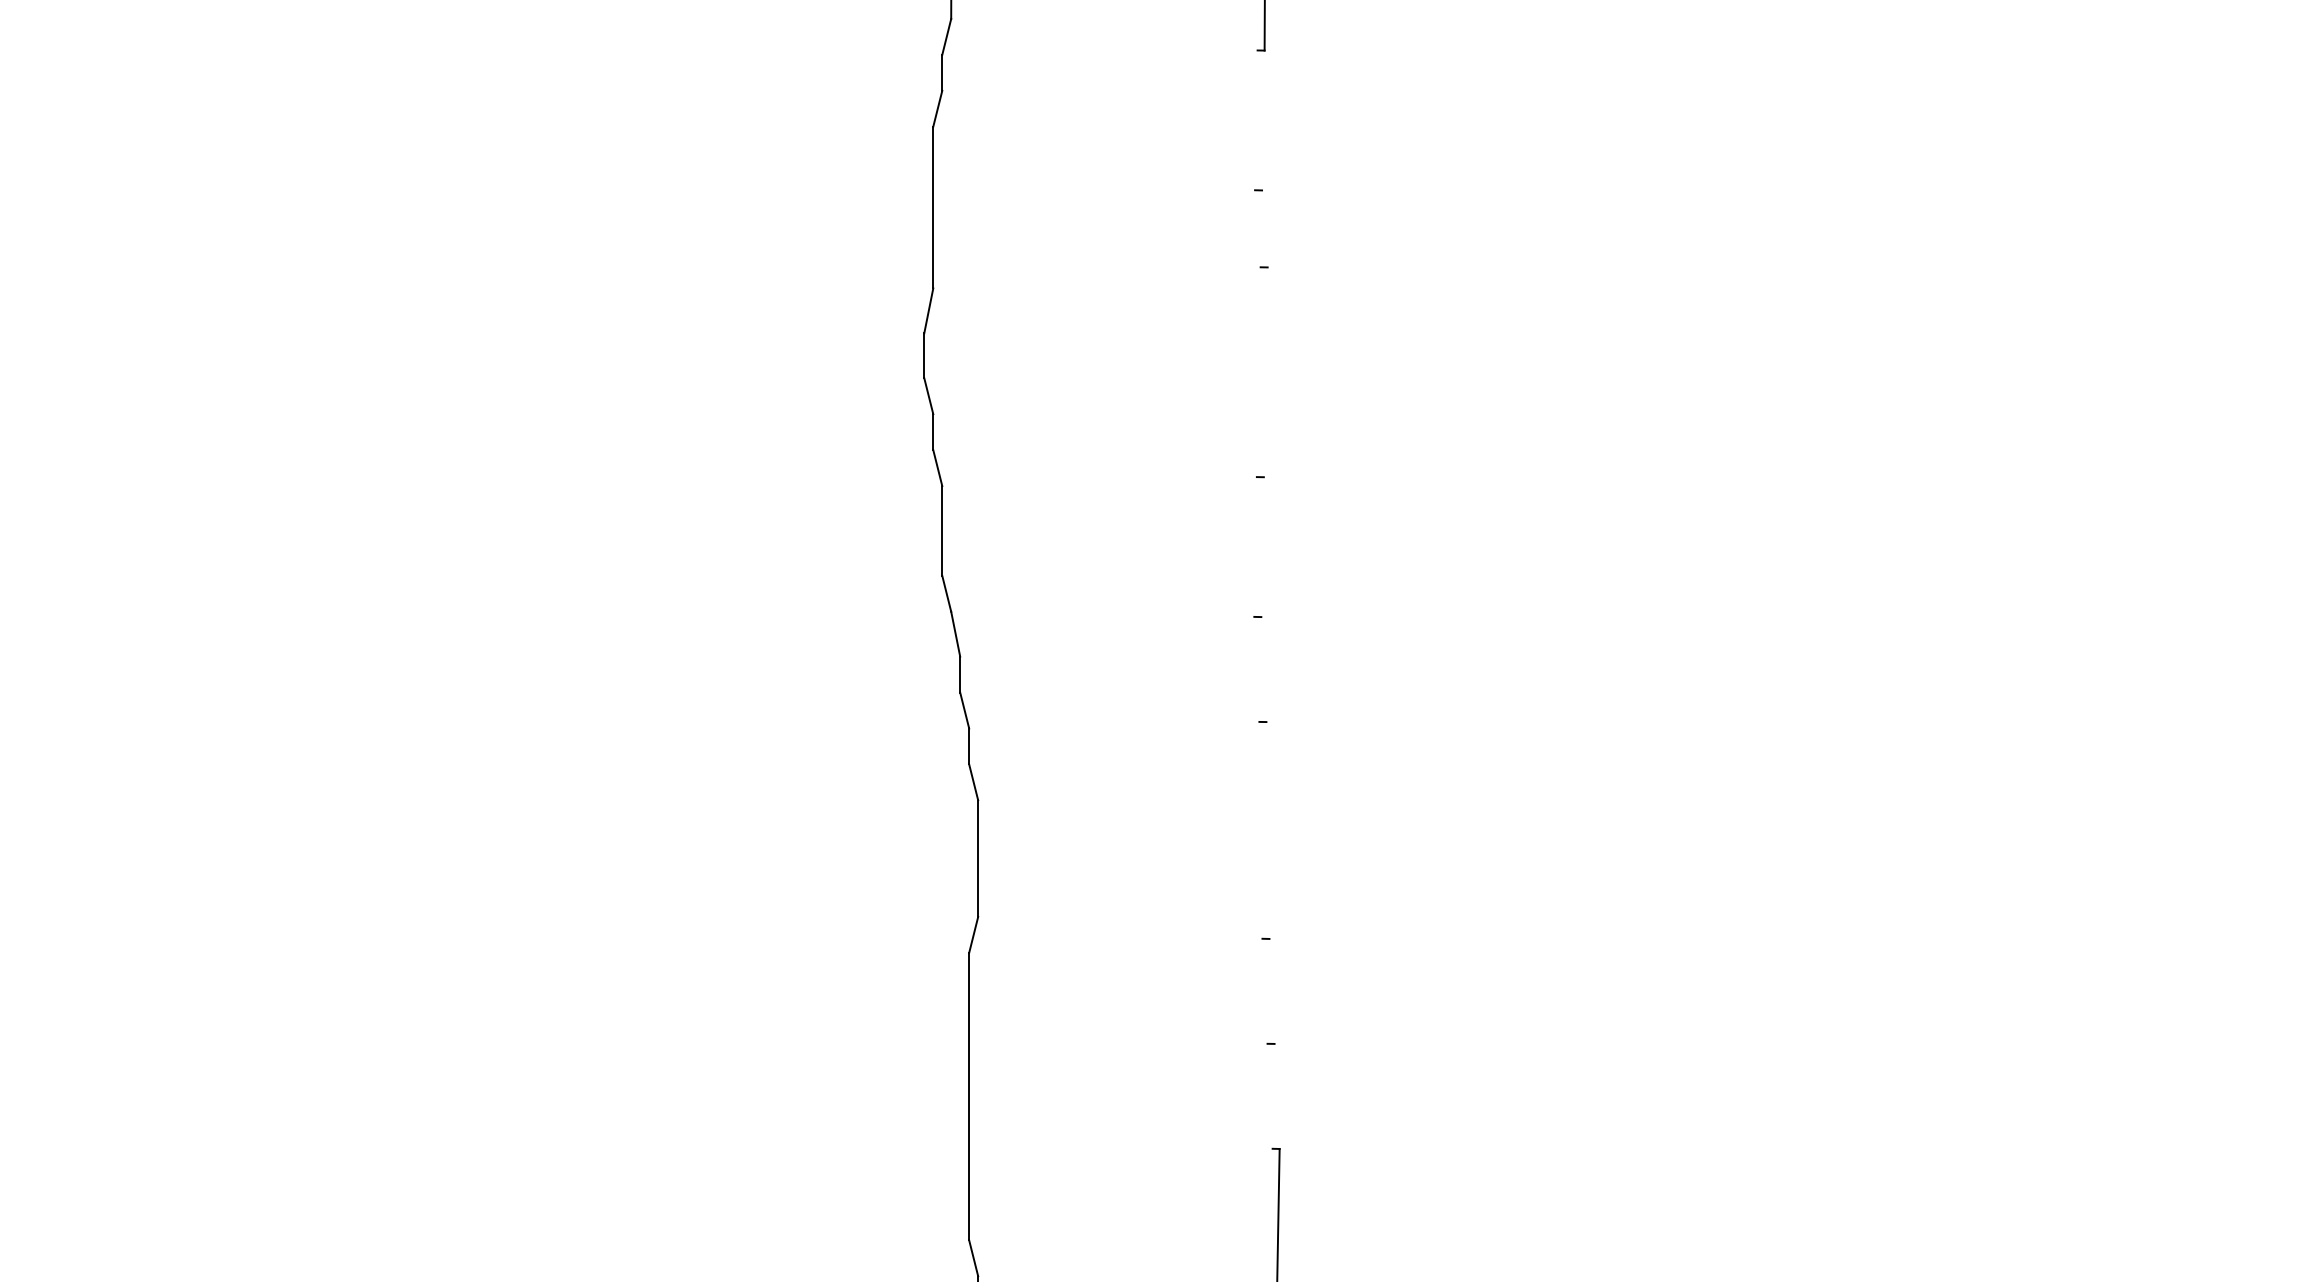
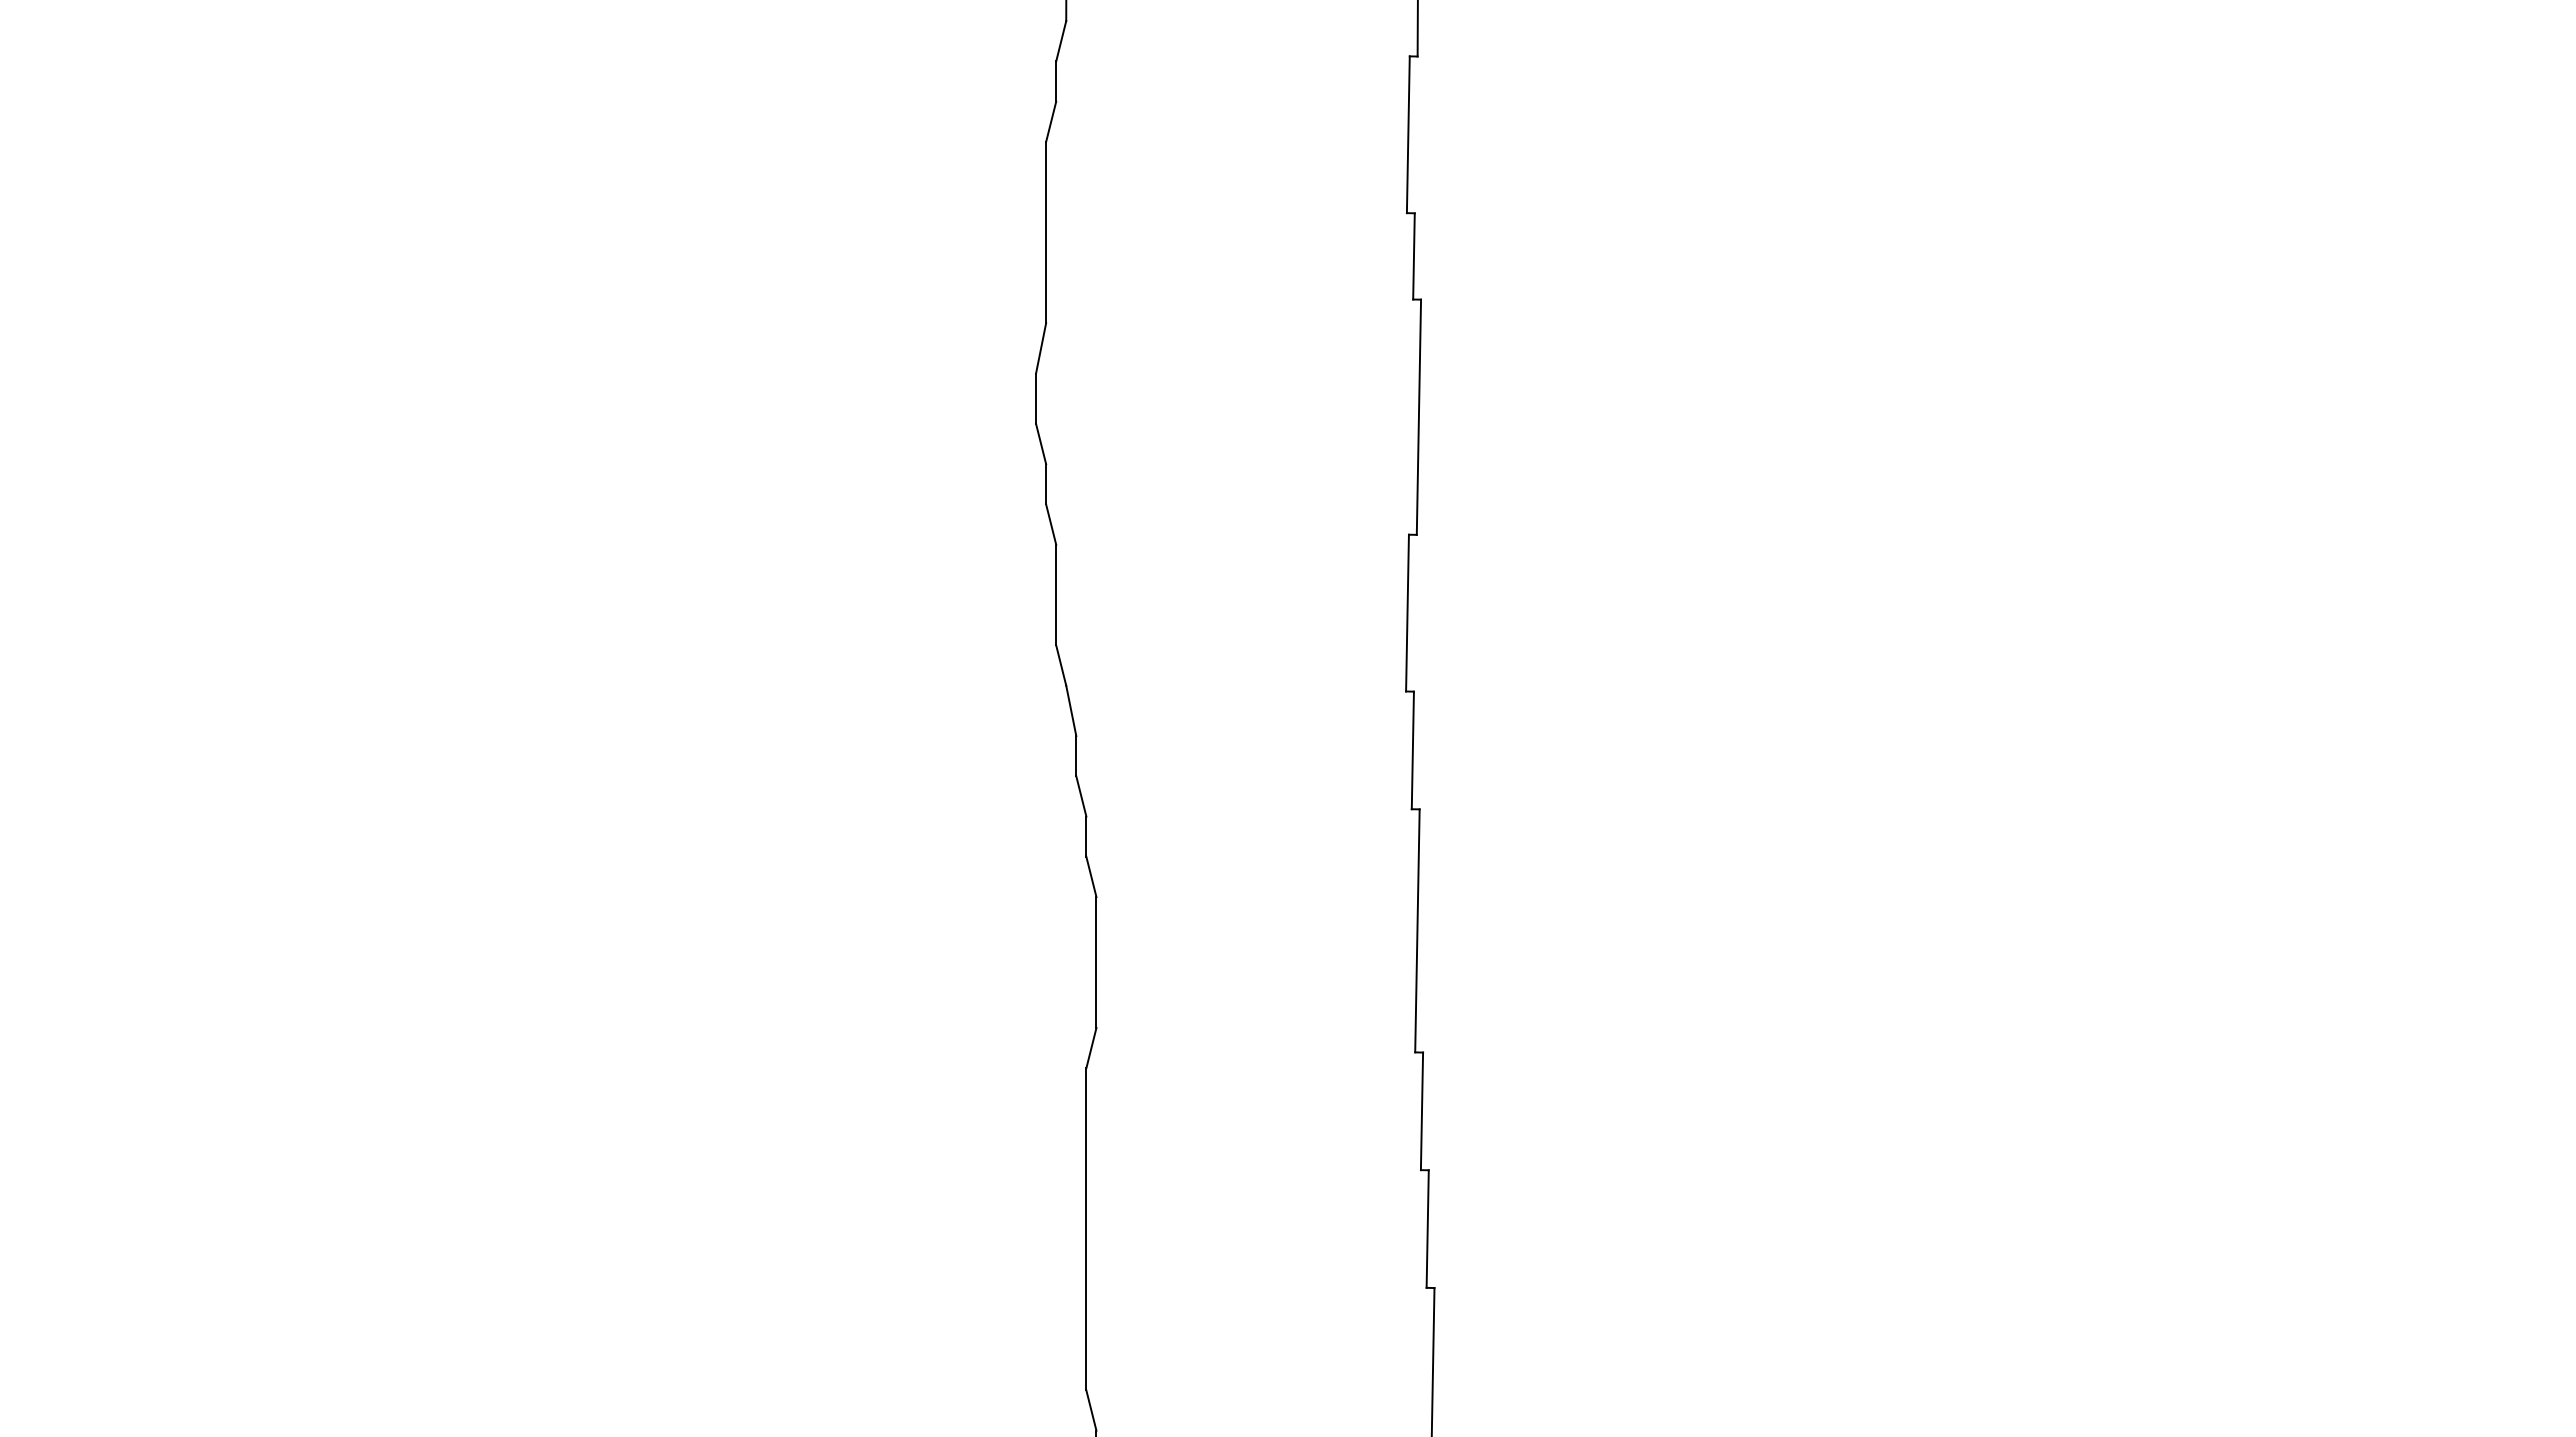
line: (1255, 120) -> (1407, 134), added
line: (1260, 228) -> (1413, 256), added
line: (1265, 371) -> (1418, 416), added
line: (1255, 546) -> (1407, 612), added
line: (1260, 669) -> (1412, 750), added
line: (1264, 830) -> (1417, 930), added
line: (1268, 991) -> (1421, 1111), added
line: (1273, 1095) -> (1427, 1228), added

